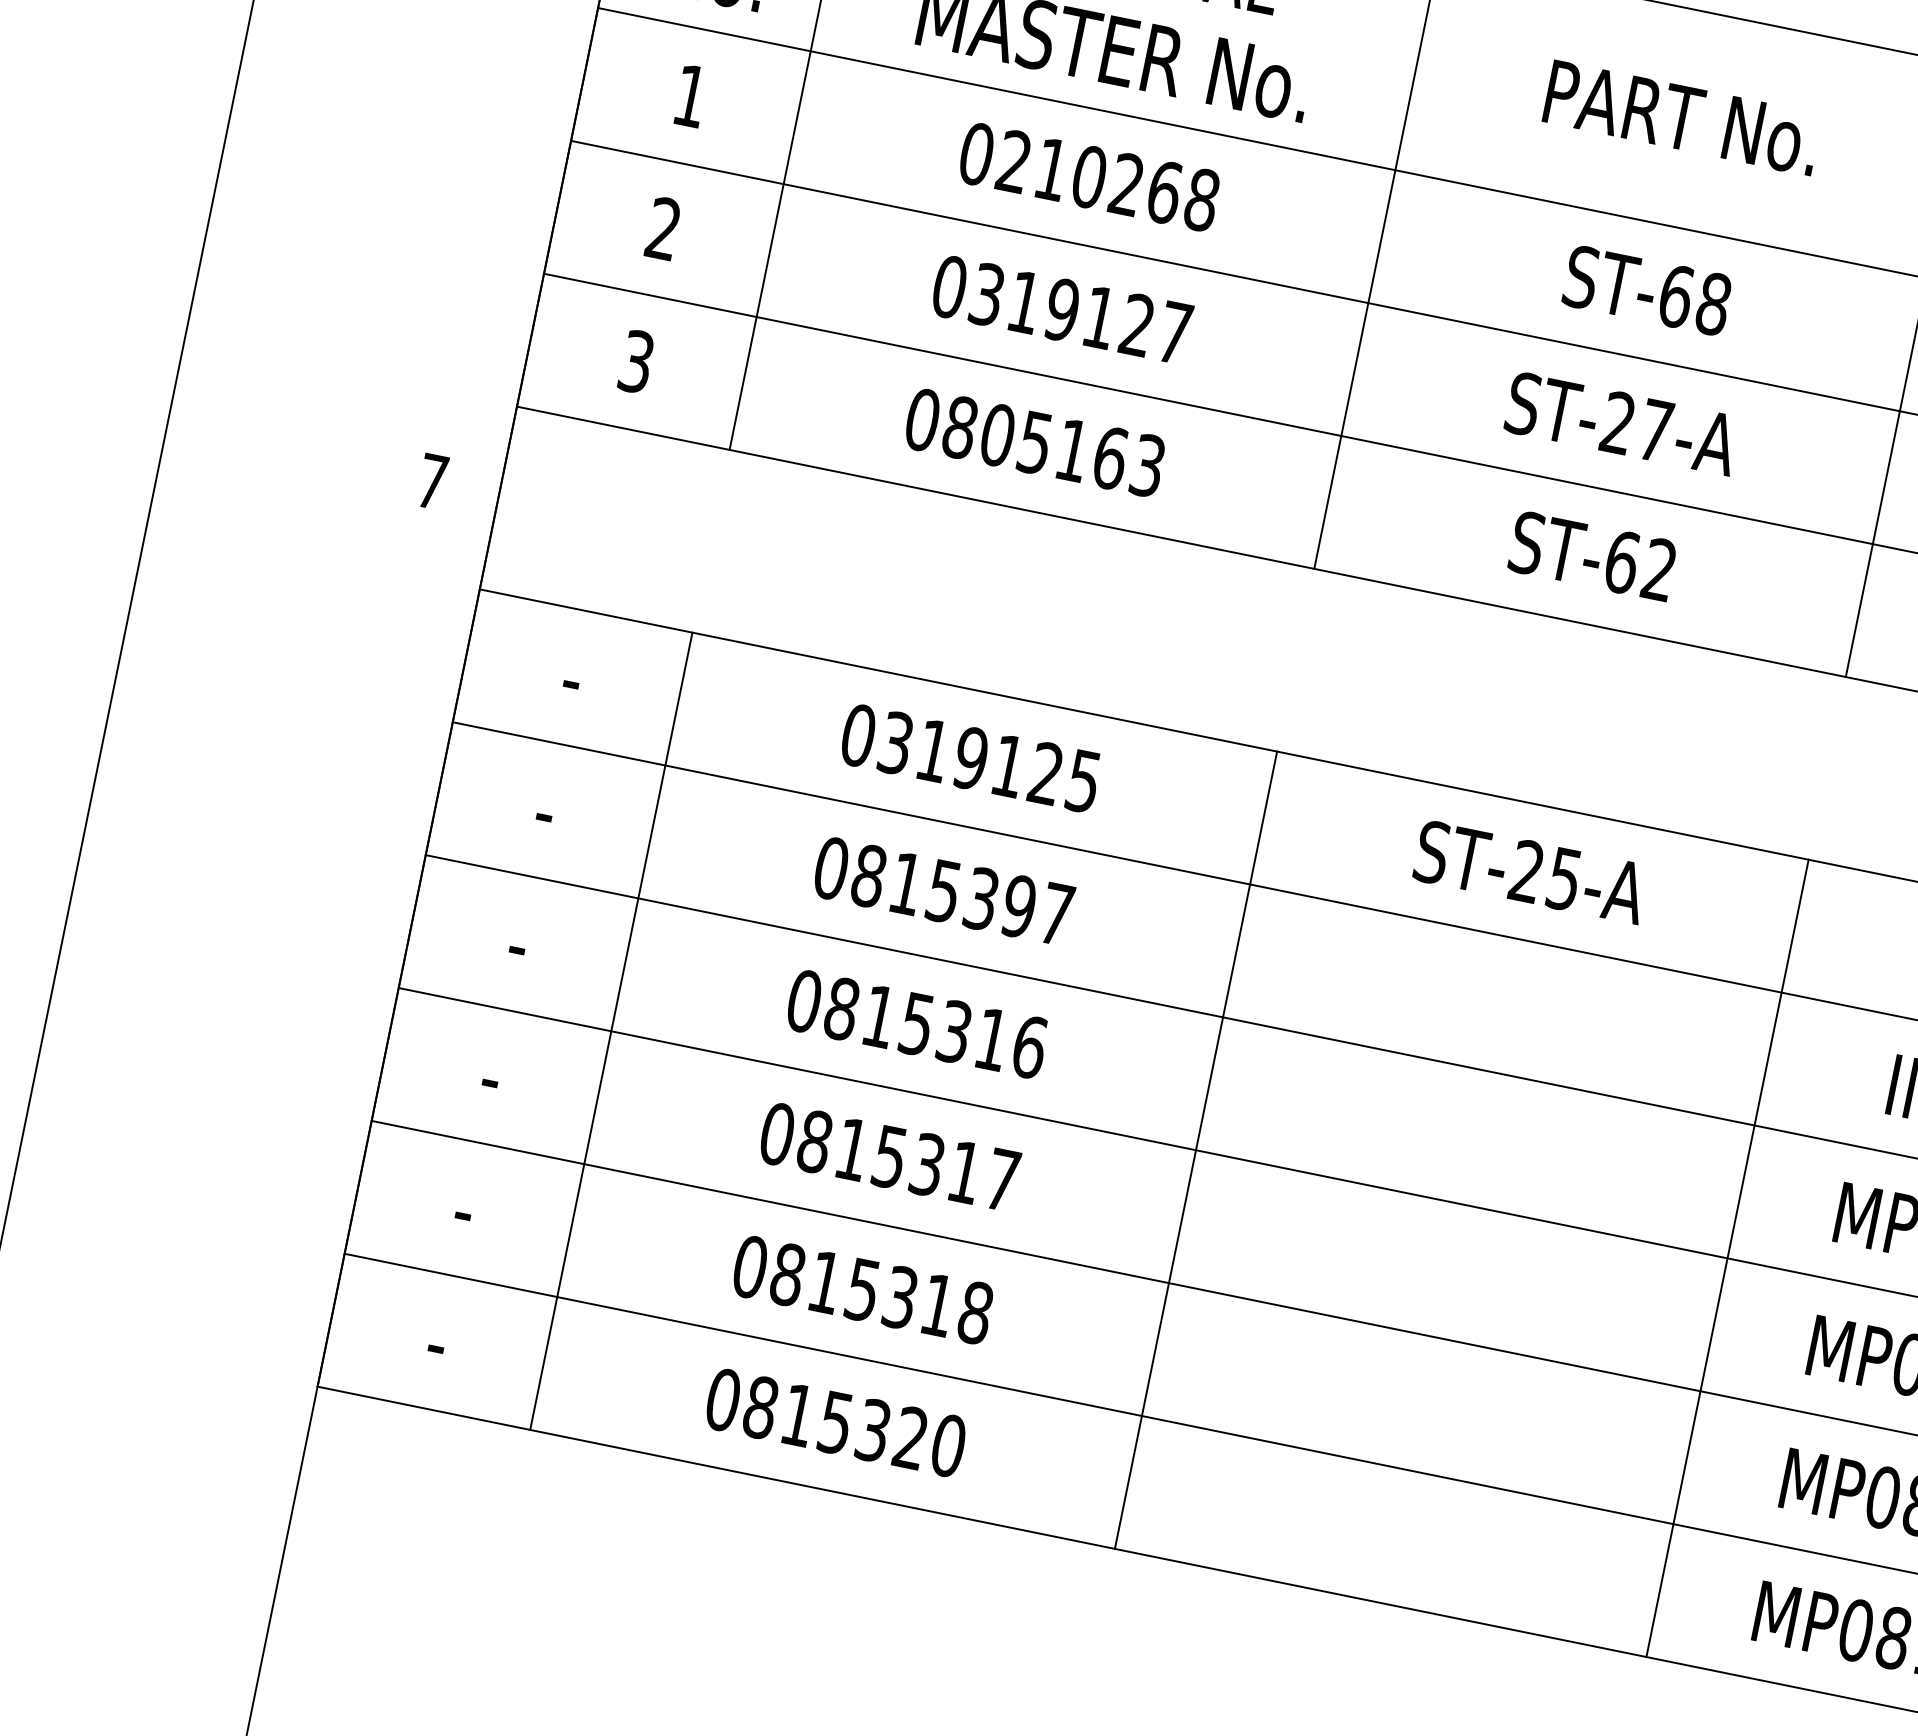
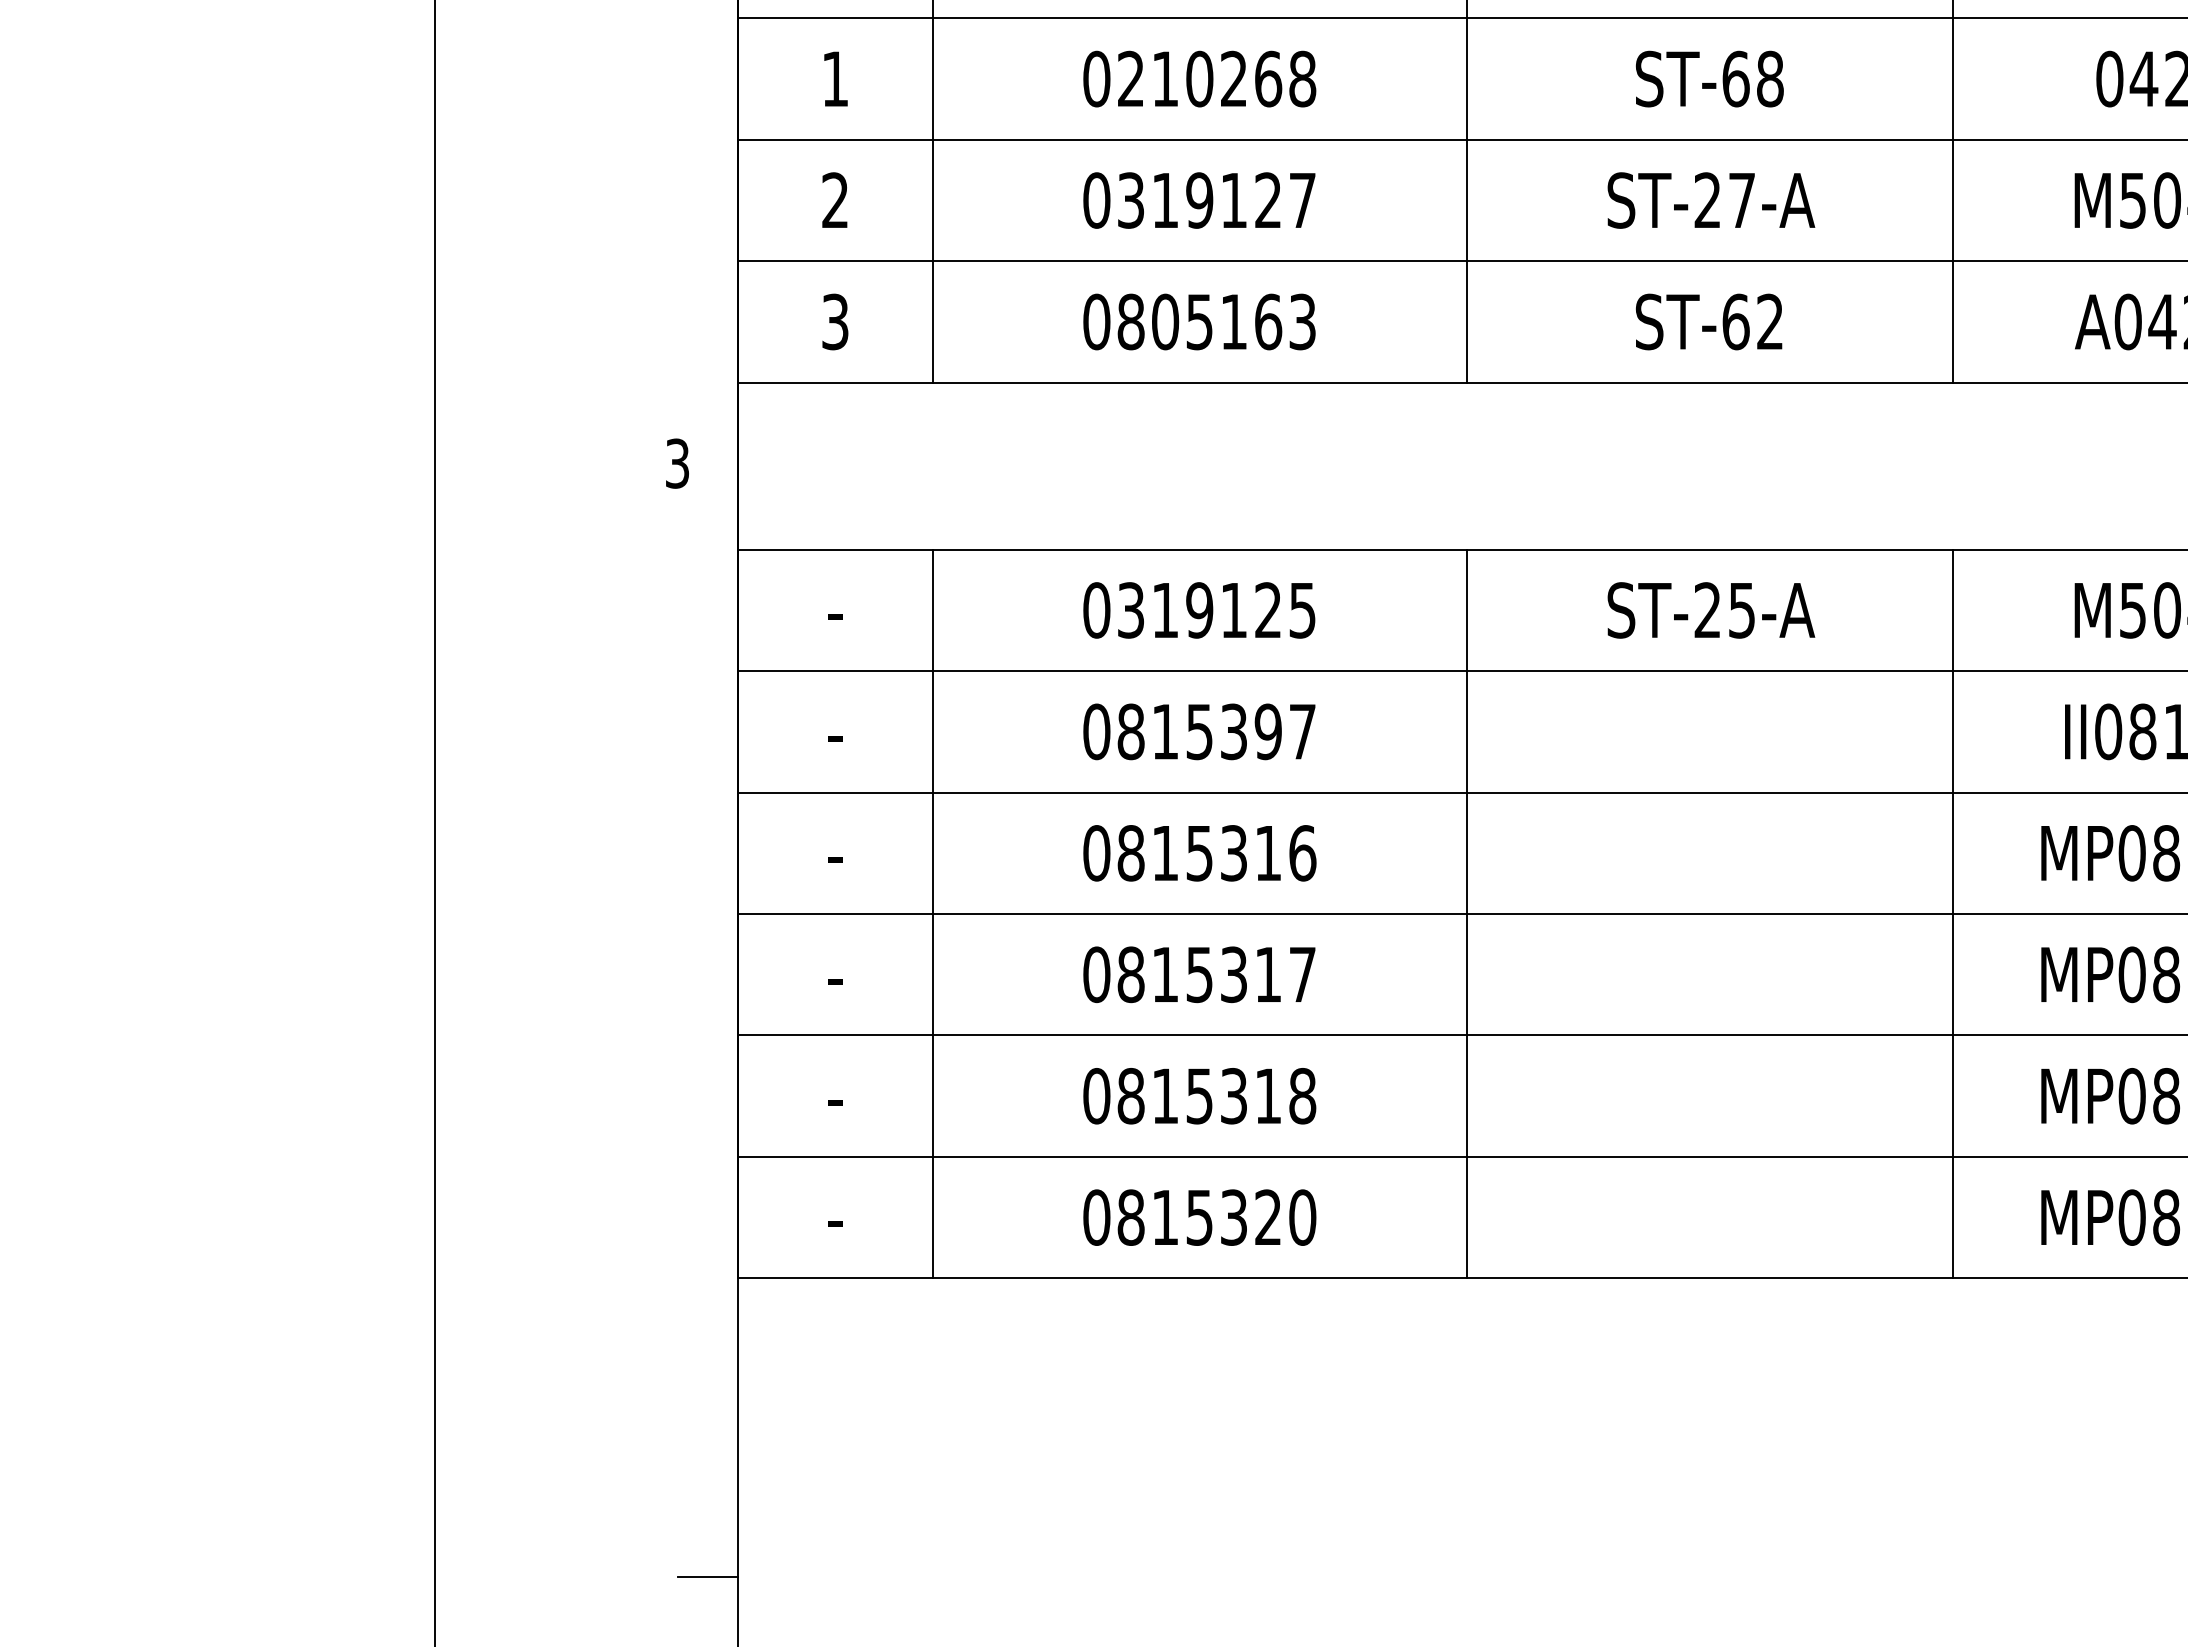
text: (432, 481) -> (677, 463), 7 -> 3
line: (217, 1706) -> (707, 1576), added

